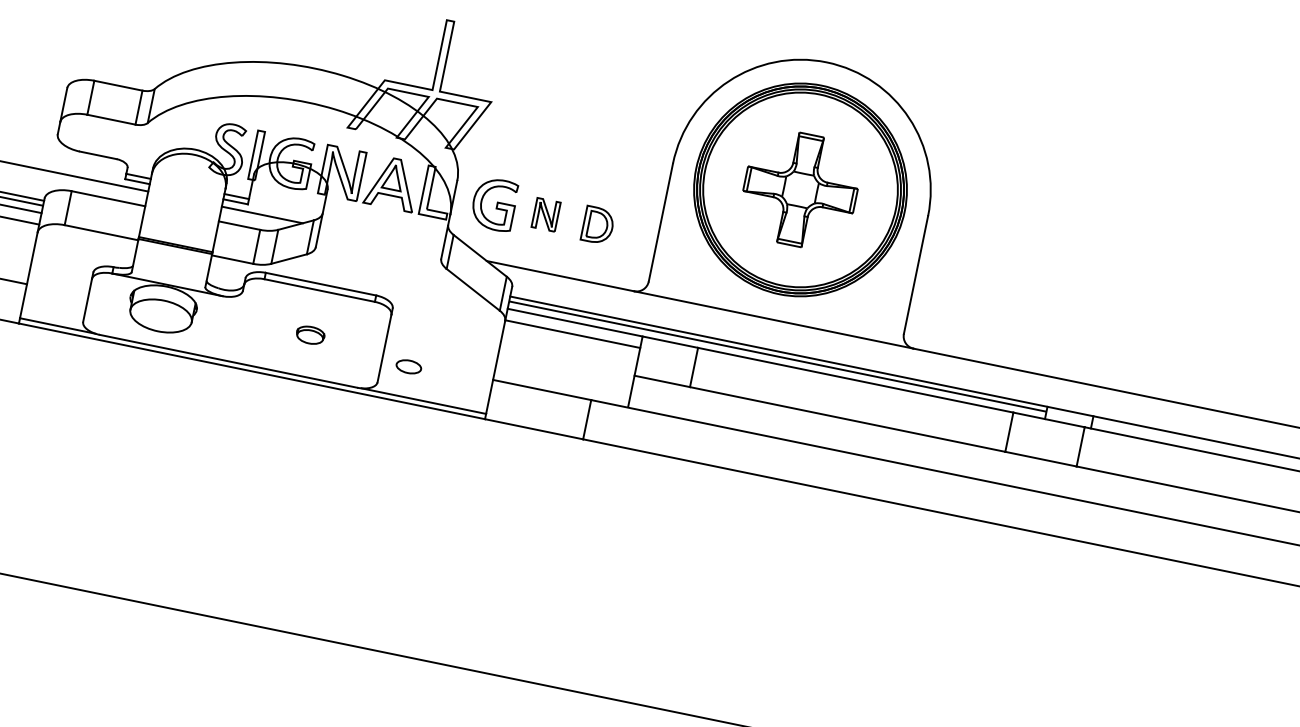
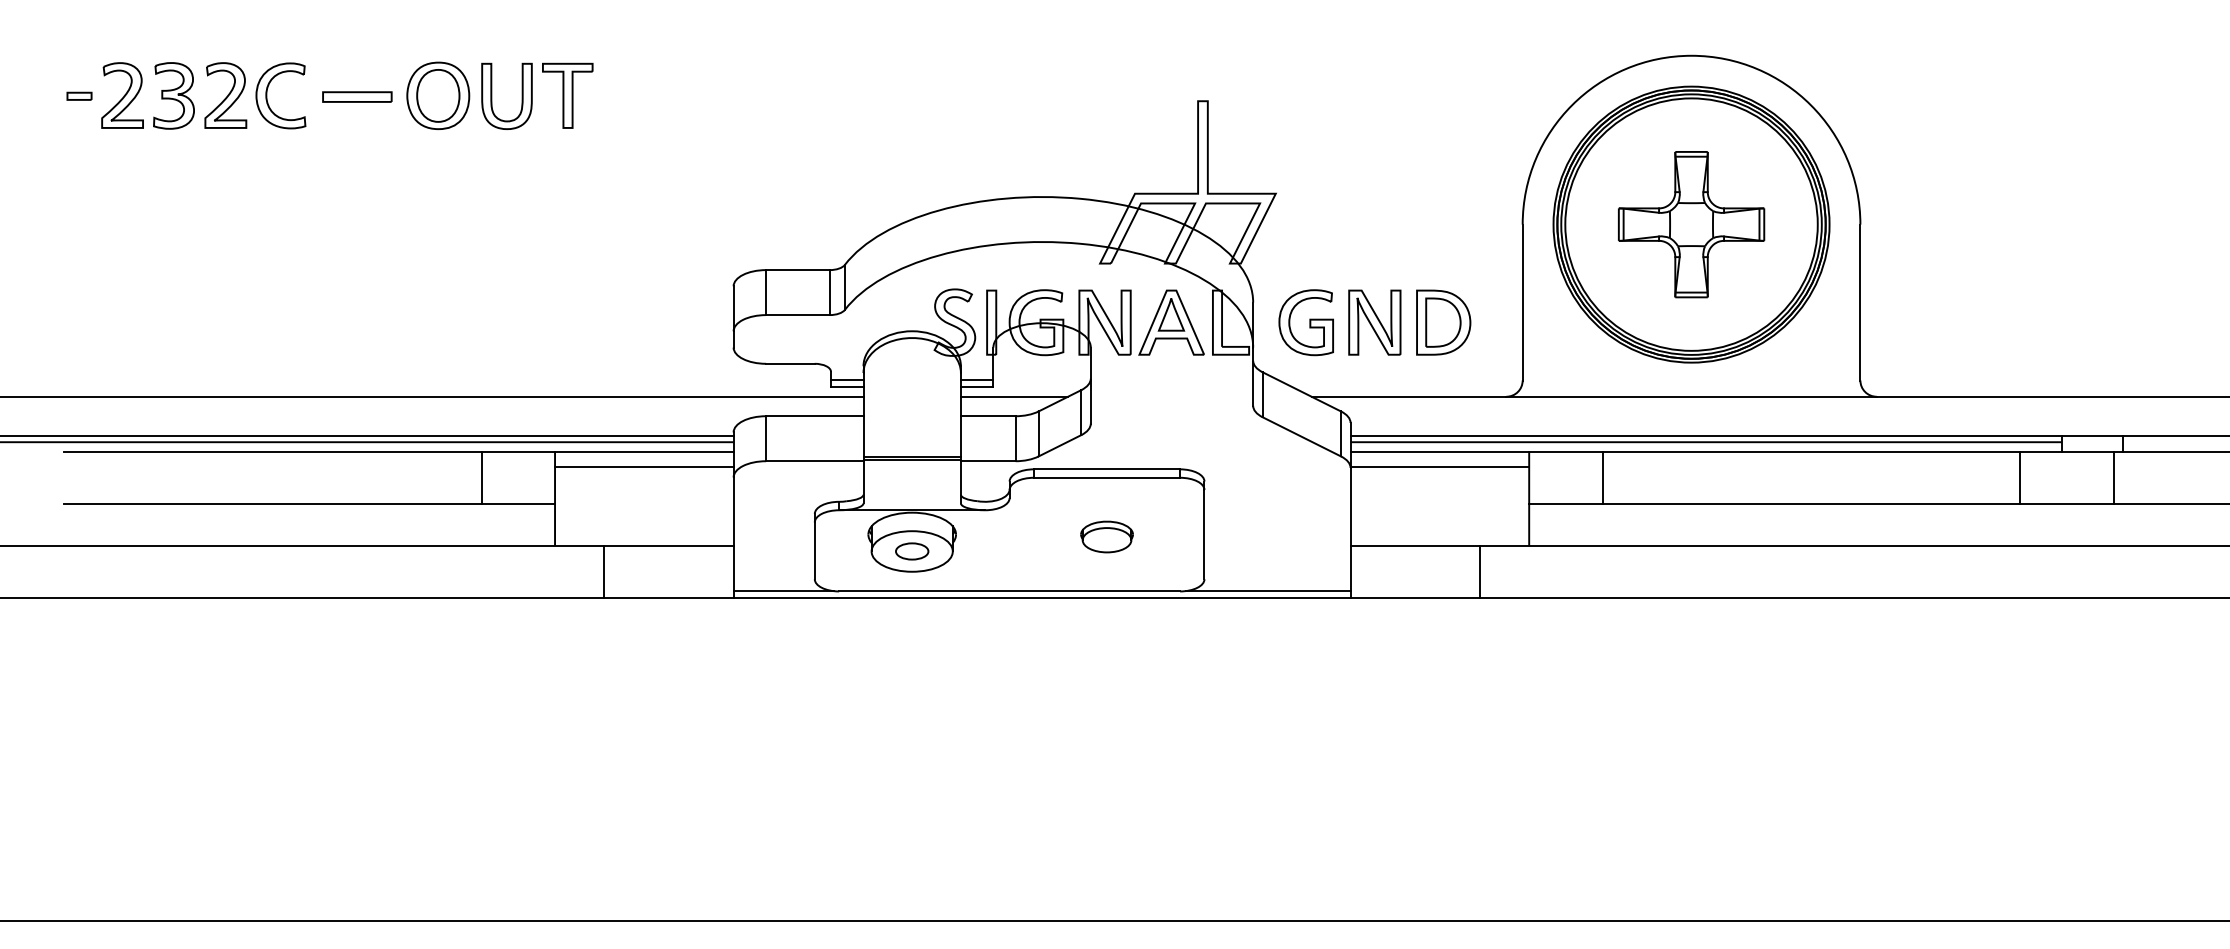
part: (545, 214) -> (1374, 322), size x1.67
part: (597, 225) -> (1443, 322), size x1.43
part: (310, 334) -> (1106, 536), size x1.43
part: (409, 366) -> (912, 551), moved

